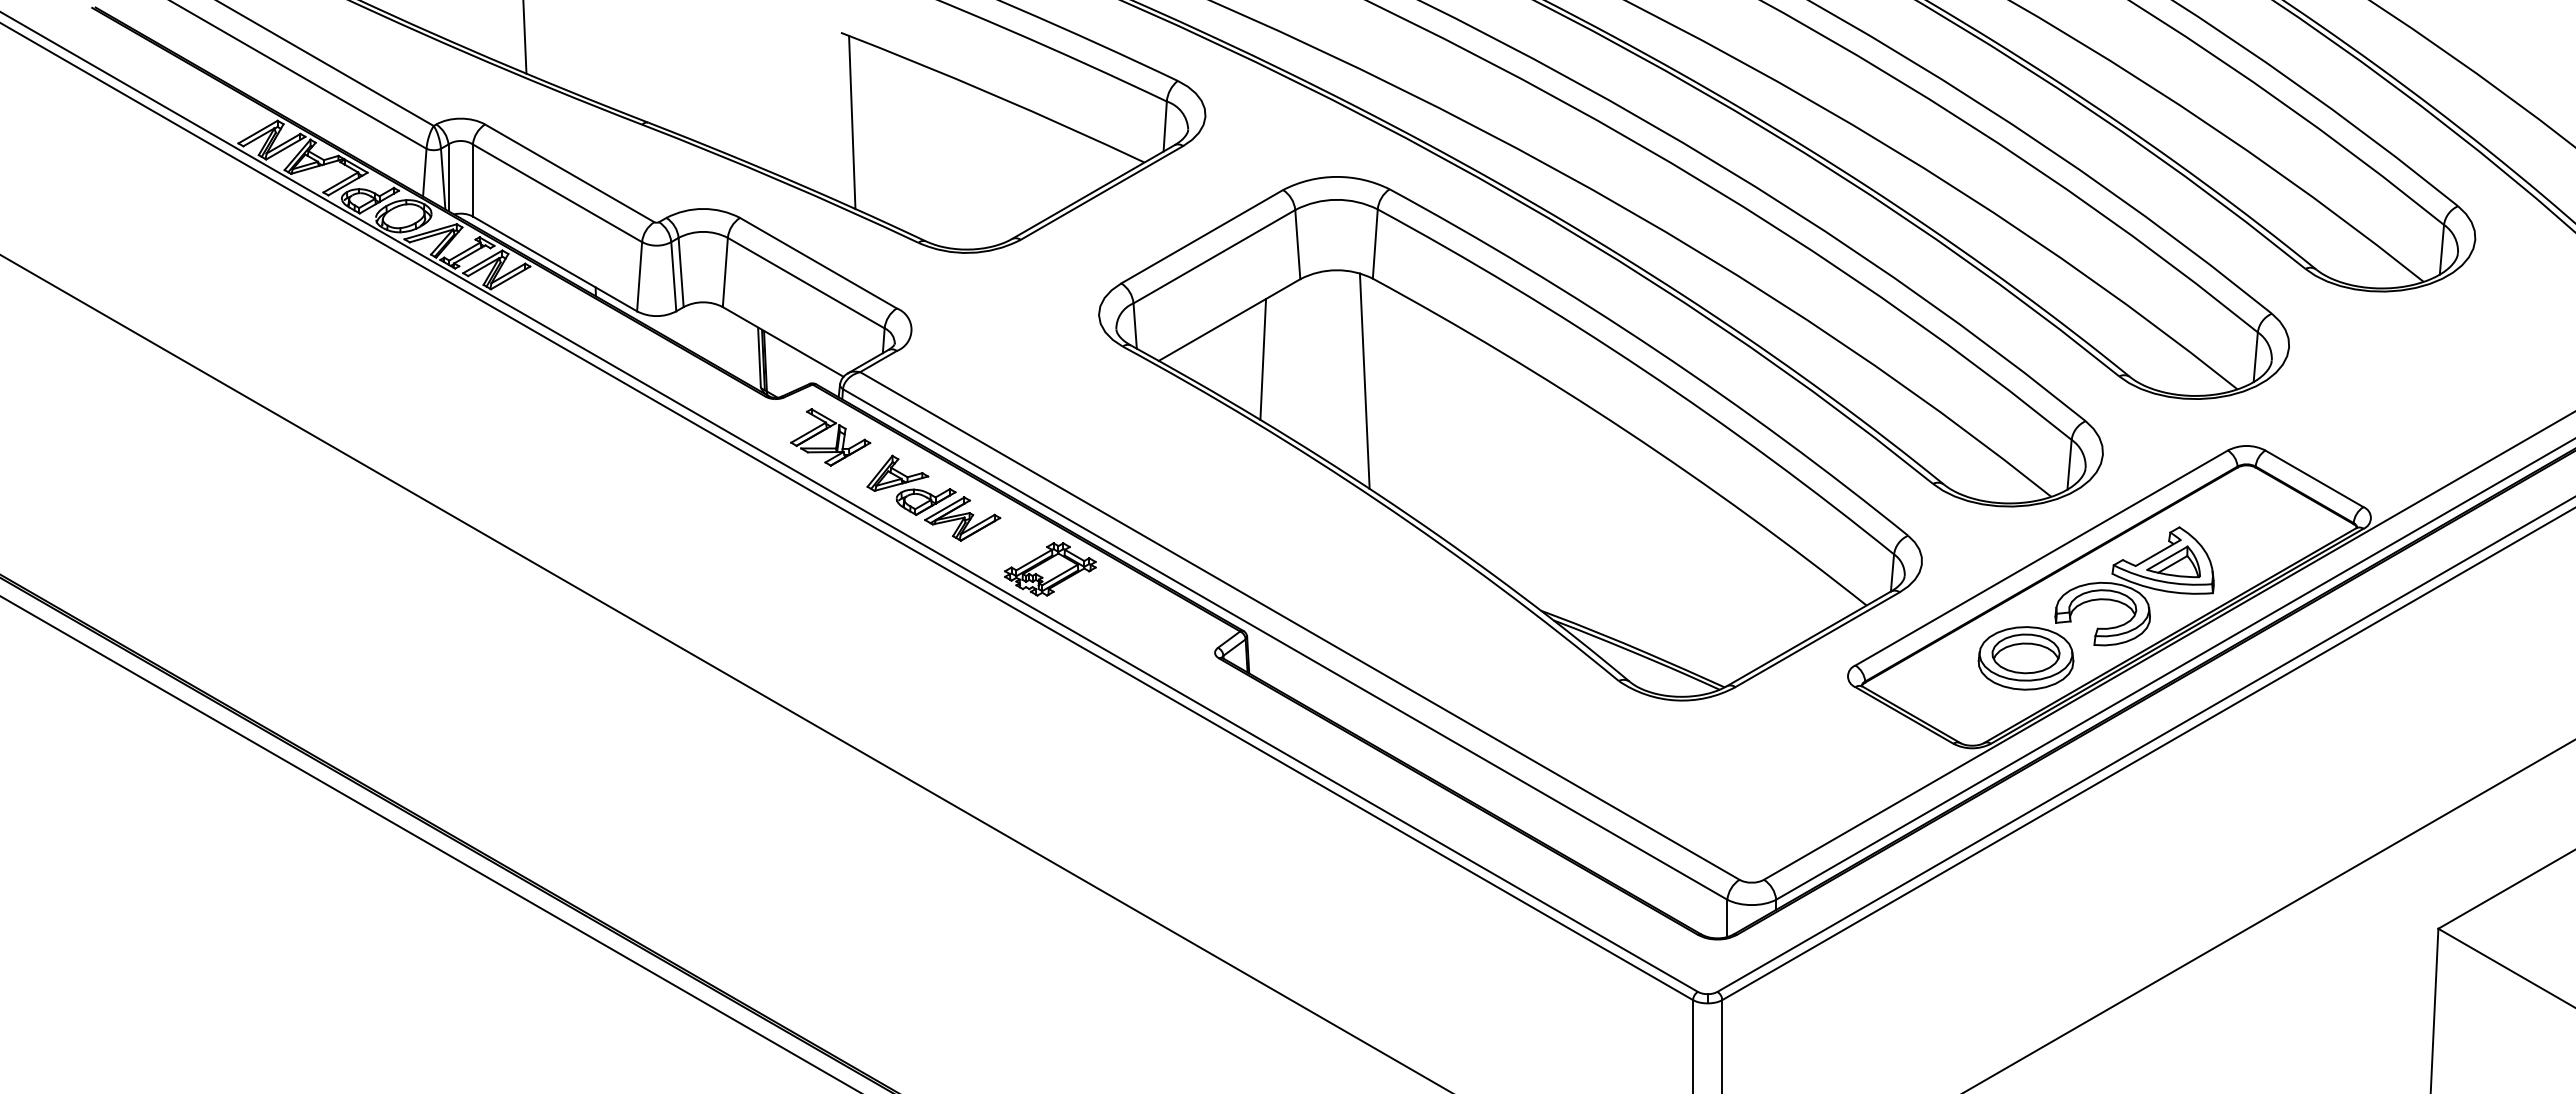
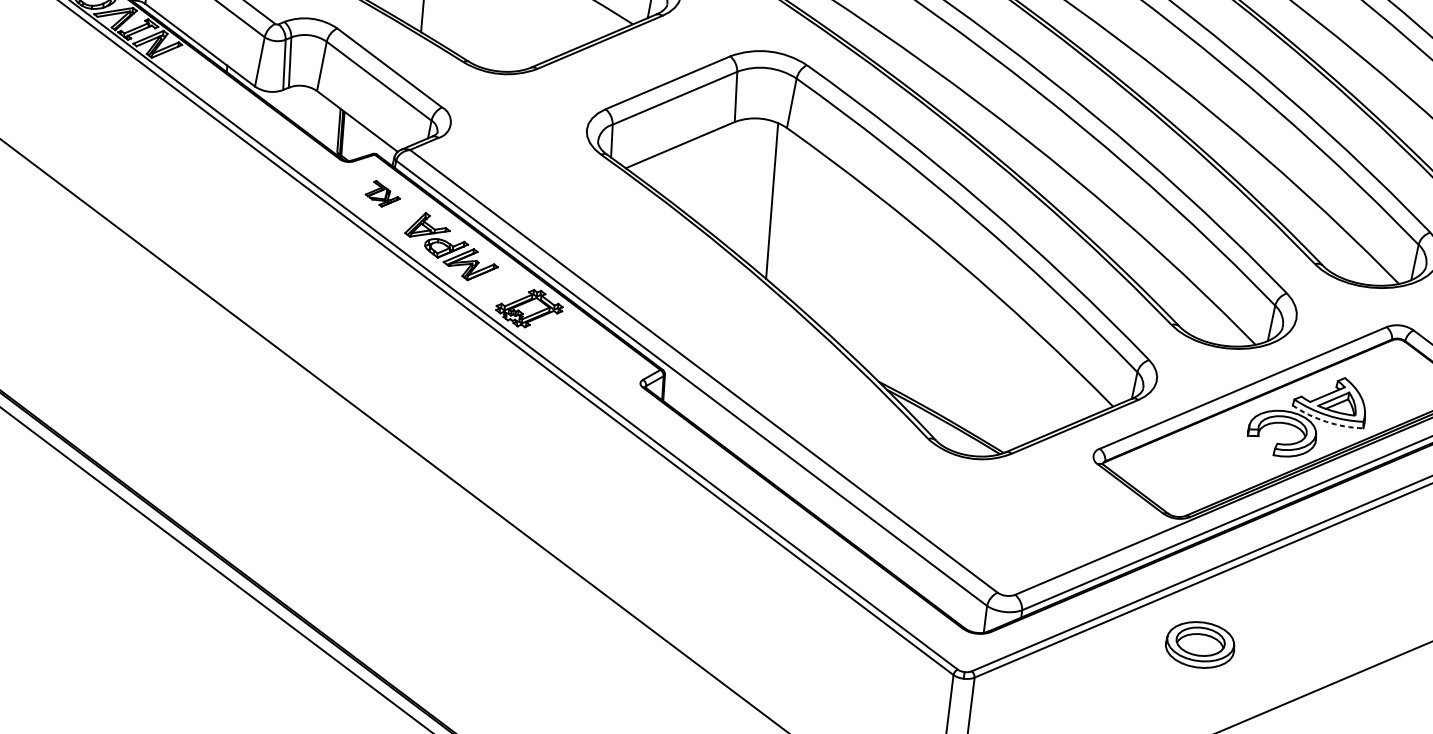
line: (1263, 359) -> (701, 176), removed
part: (830, 437) -> (382, 194), size x0.6
arc: (2161, 590) -> (1326, 421), solid -> dashed
part: (2025, 658) -> (1199, 645), moved

